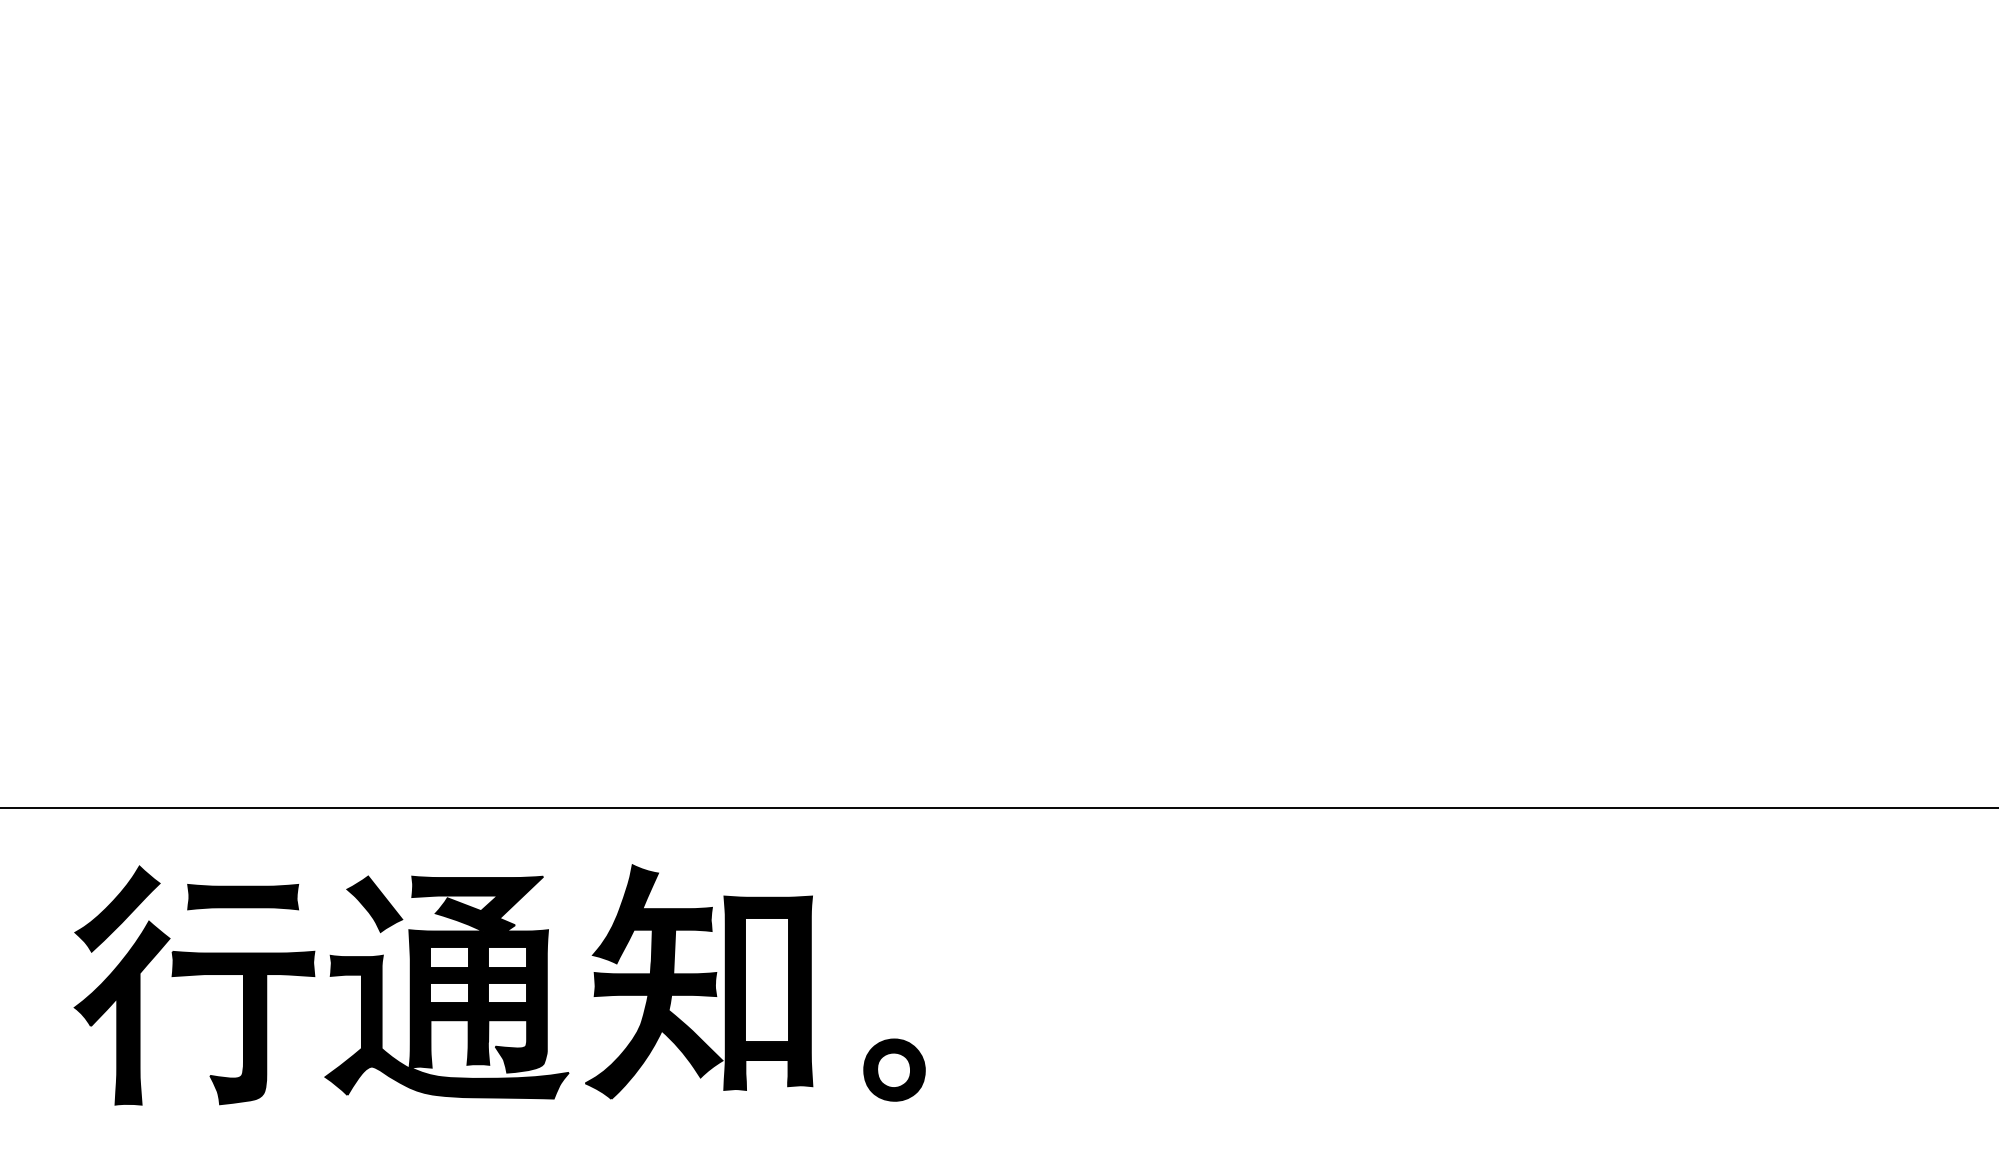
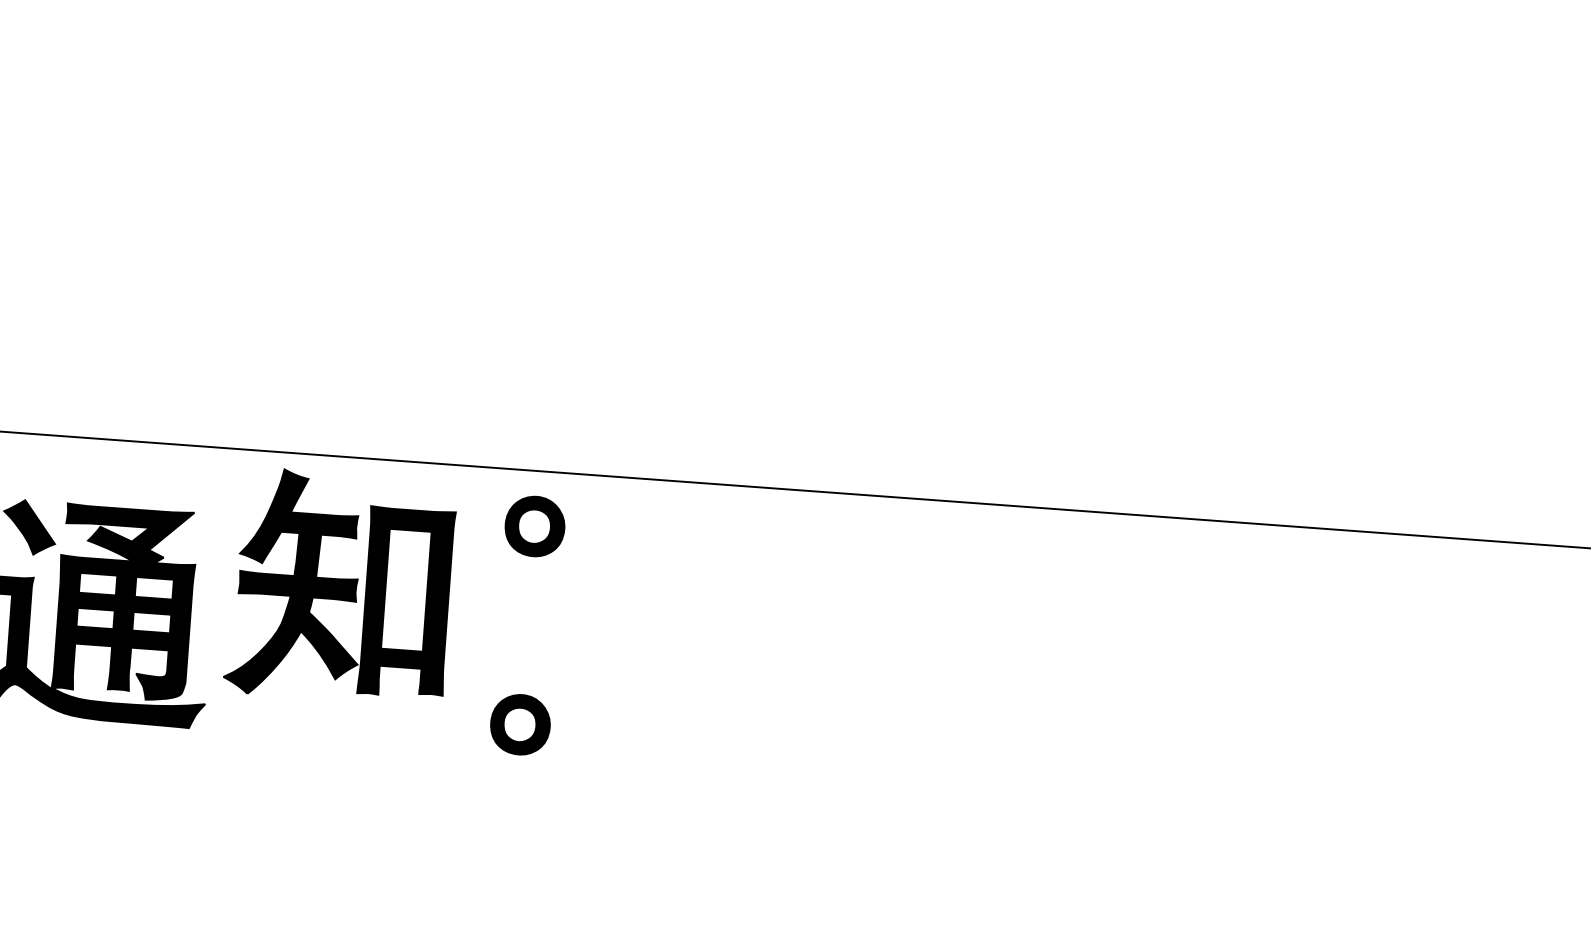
part: (894, 864) -> (535, 525), added
part: (699, 981) -> (340, 586), moved

